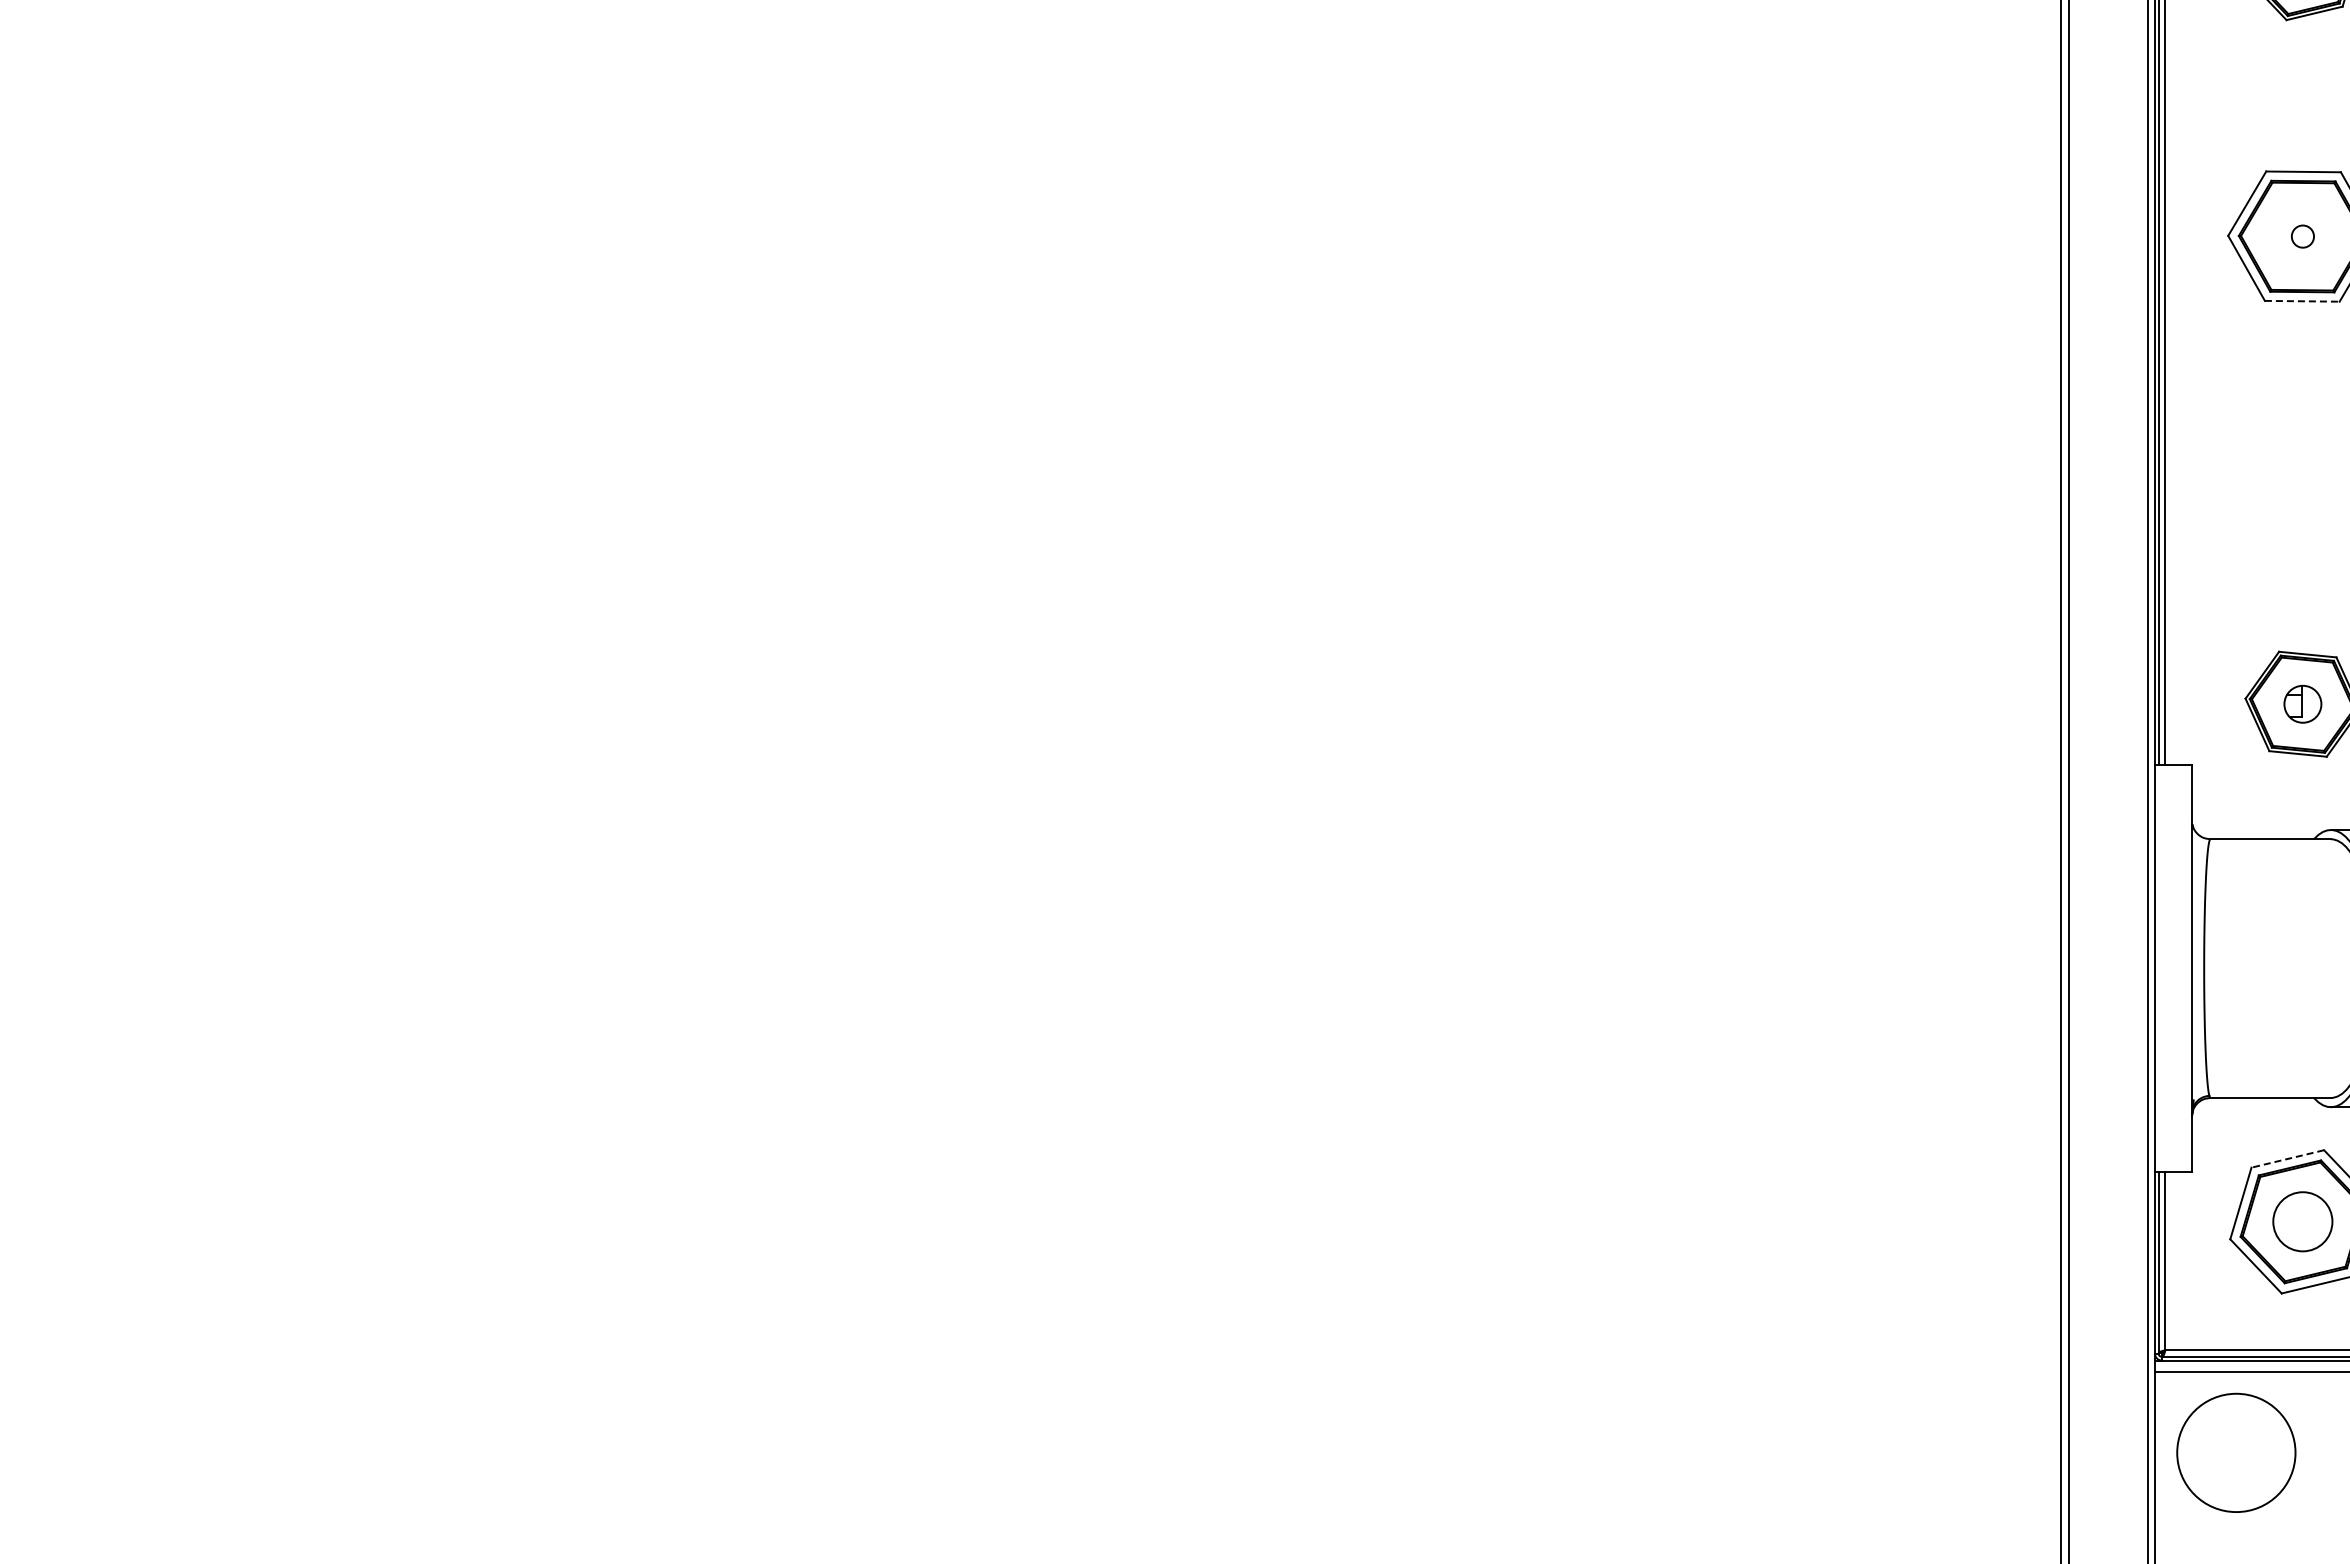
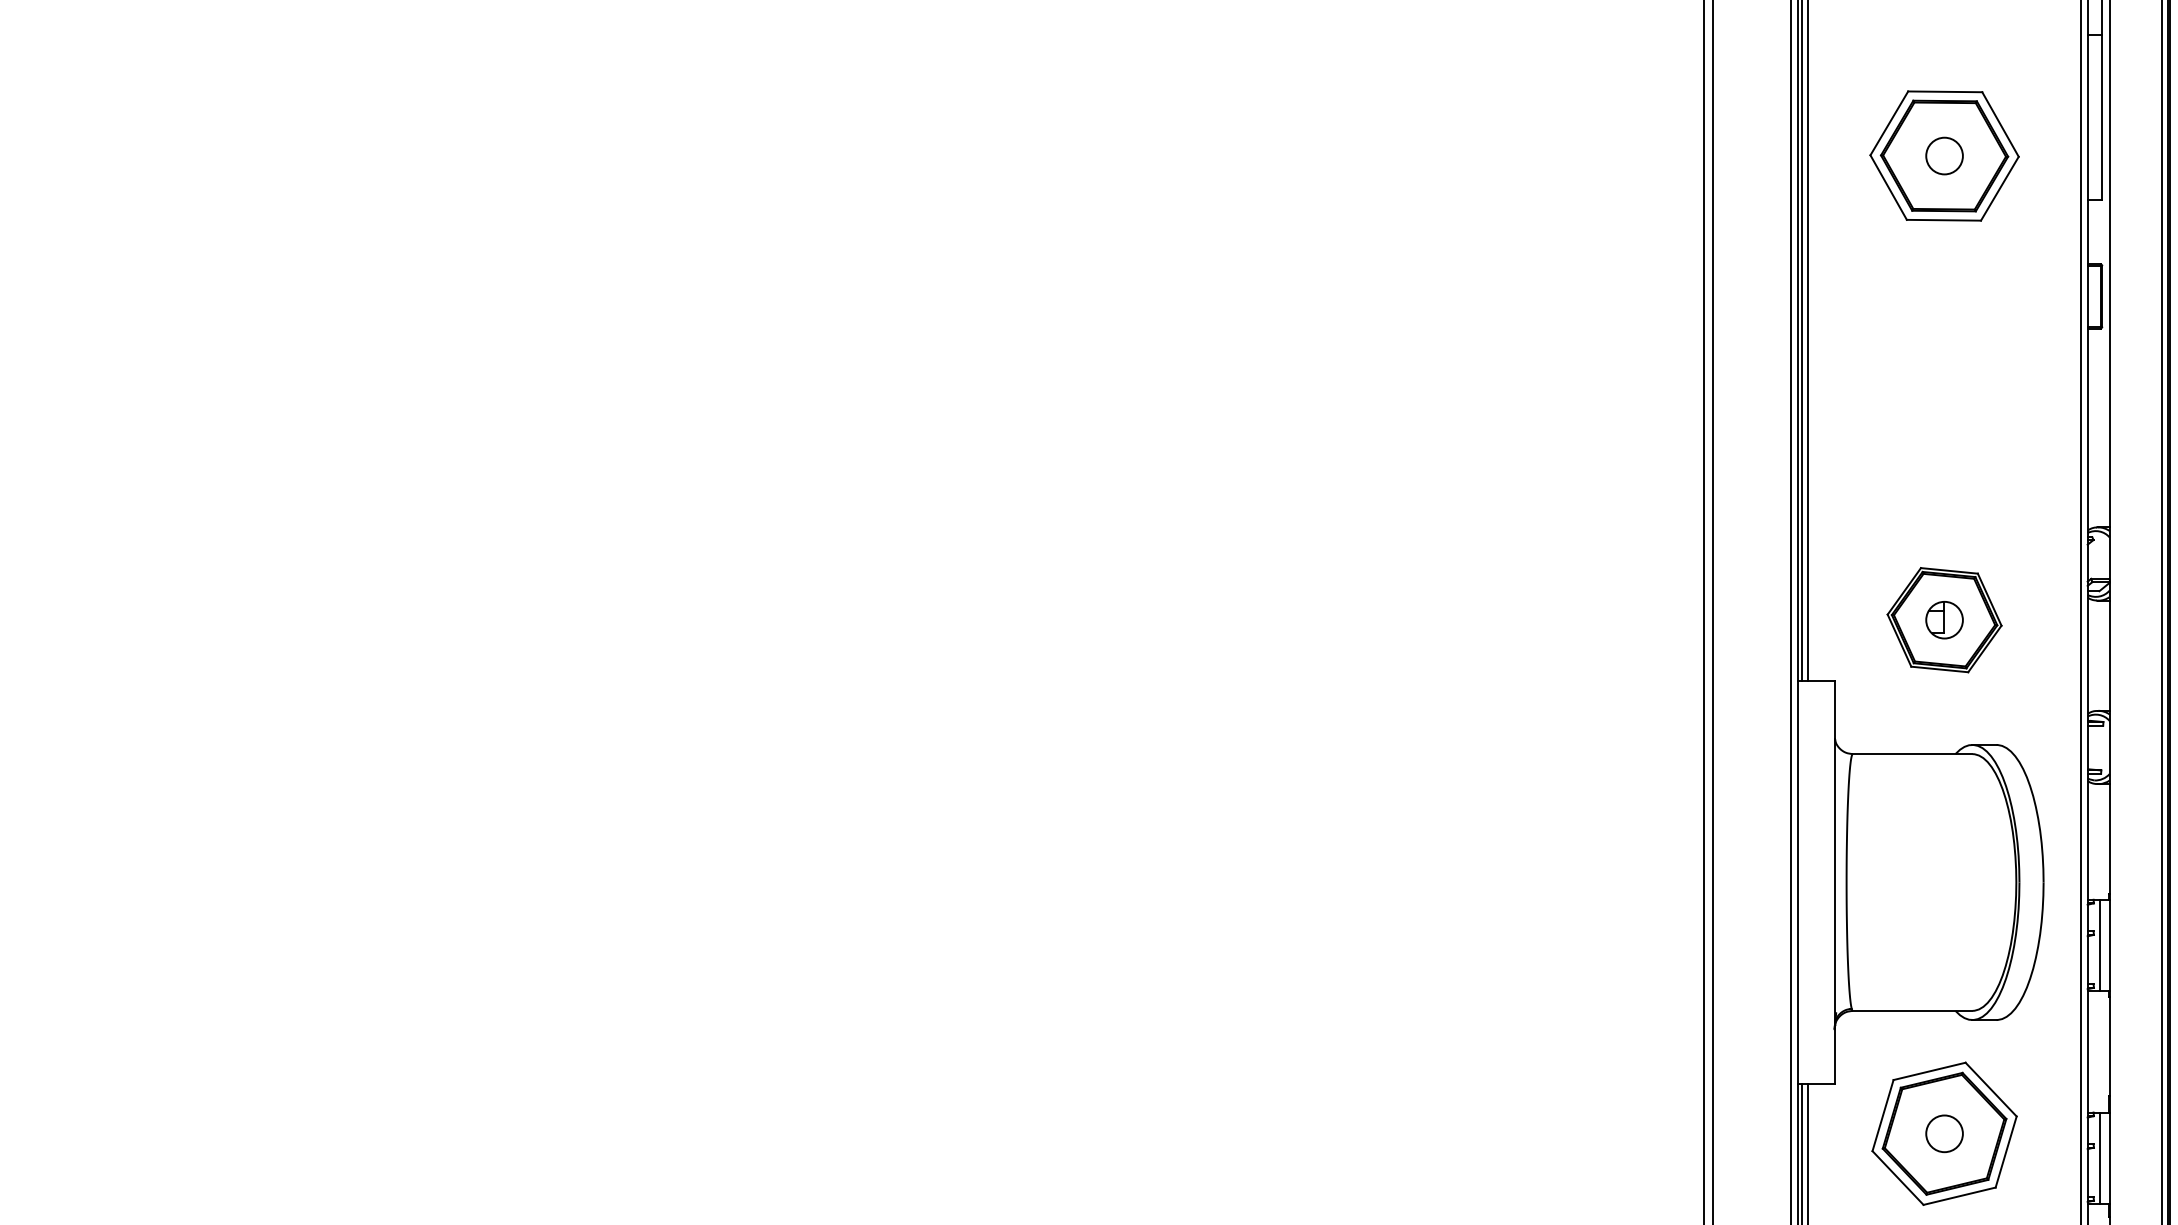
circle: (2302, 236) -> (1944, 155), size x1.67
line: (2302, 301) -> (1944, 220), dashed -> solid
line: (2287, 1159) -> (1929, 1071), dashed -> solid
circle: (2302, 1221) -> (1944, 1133), size x0.62

